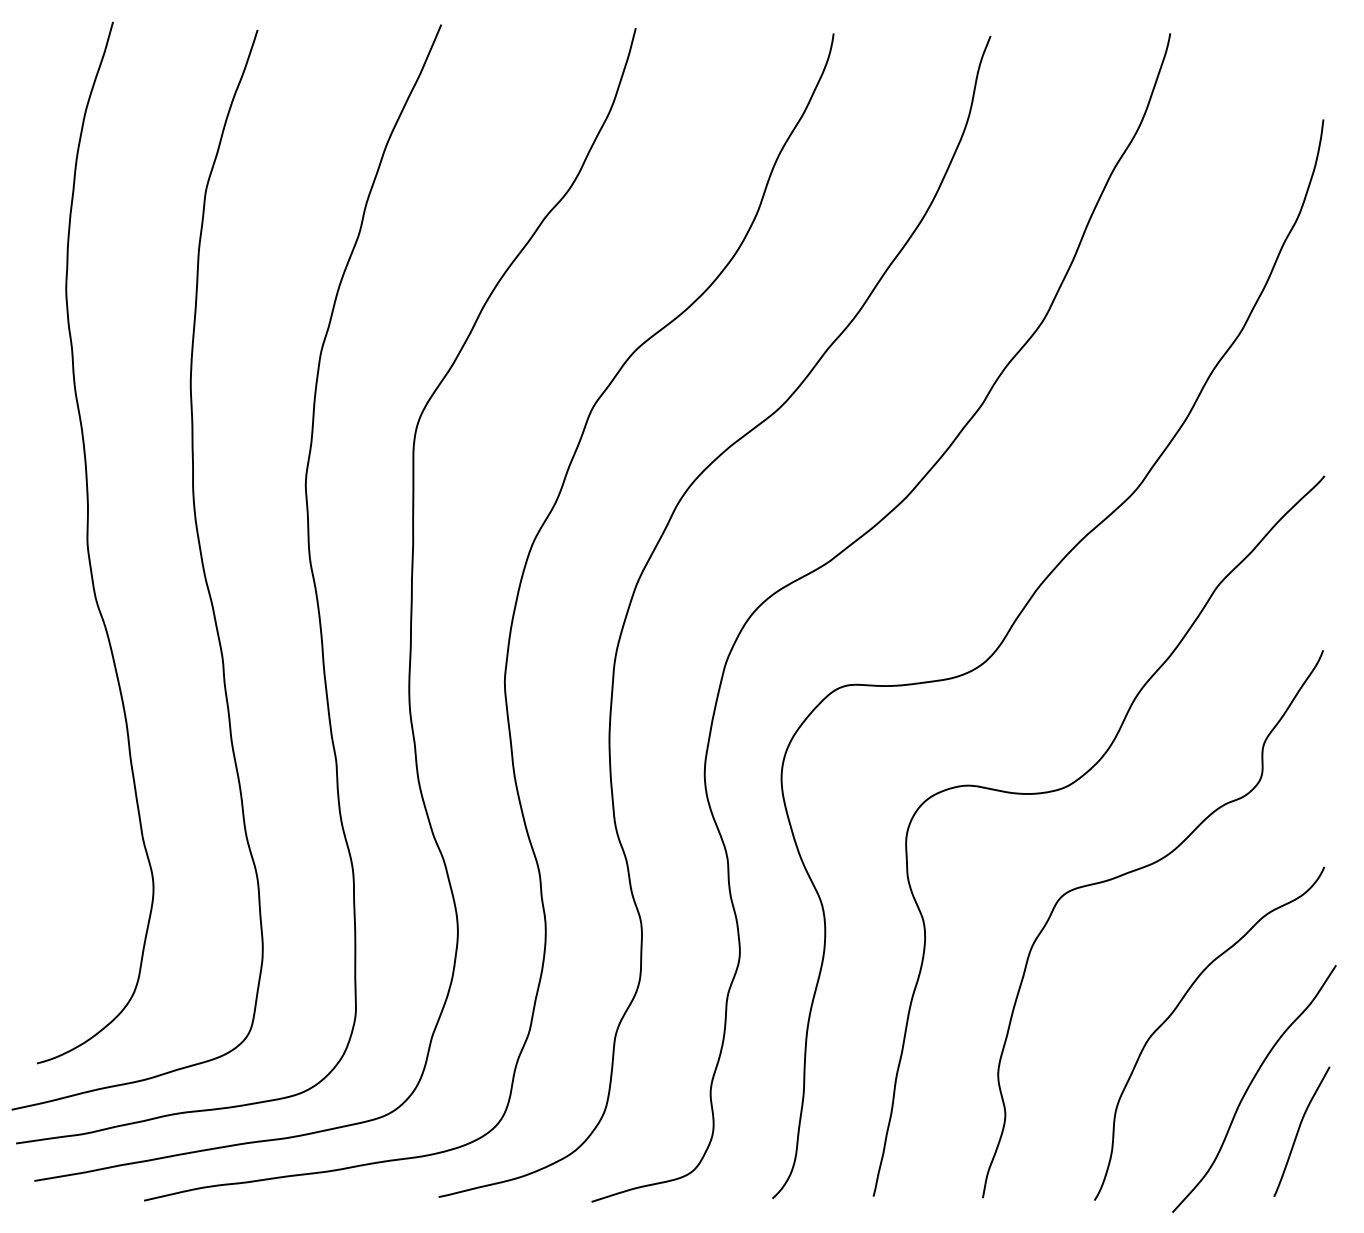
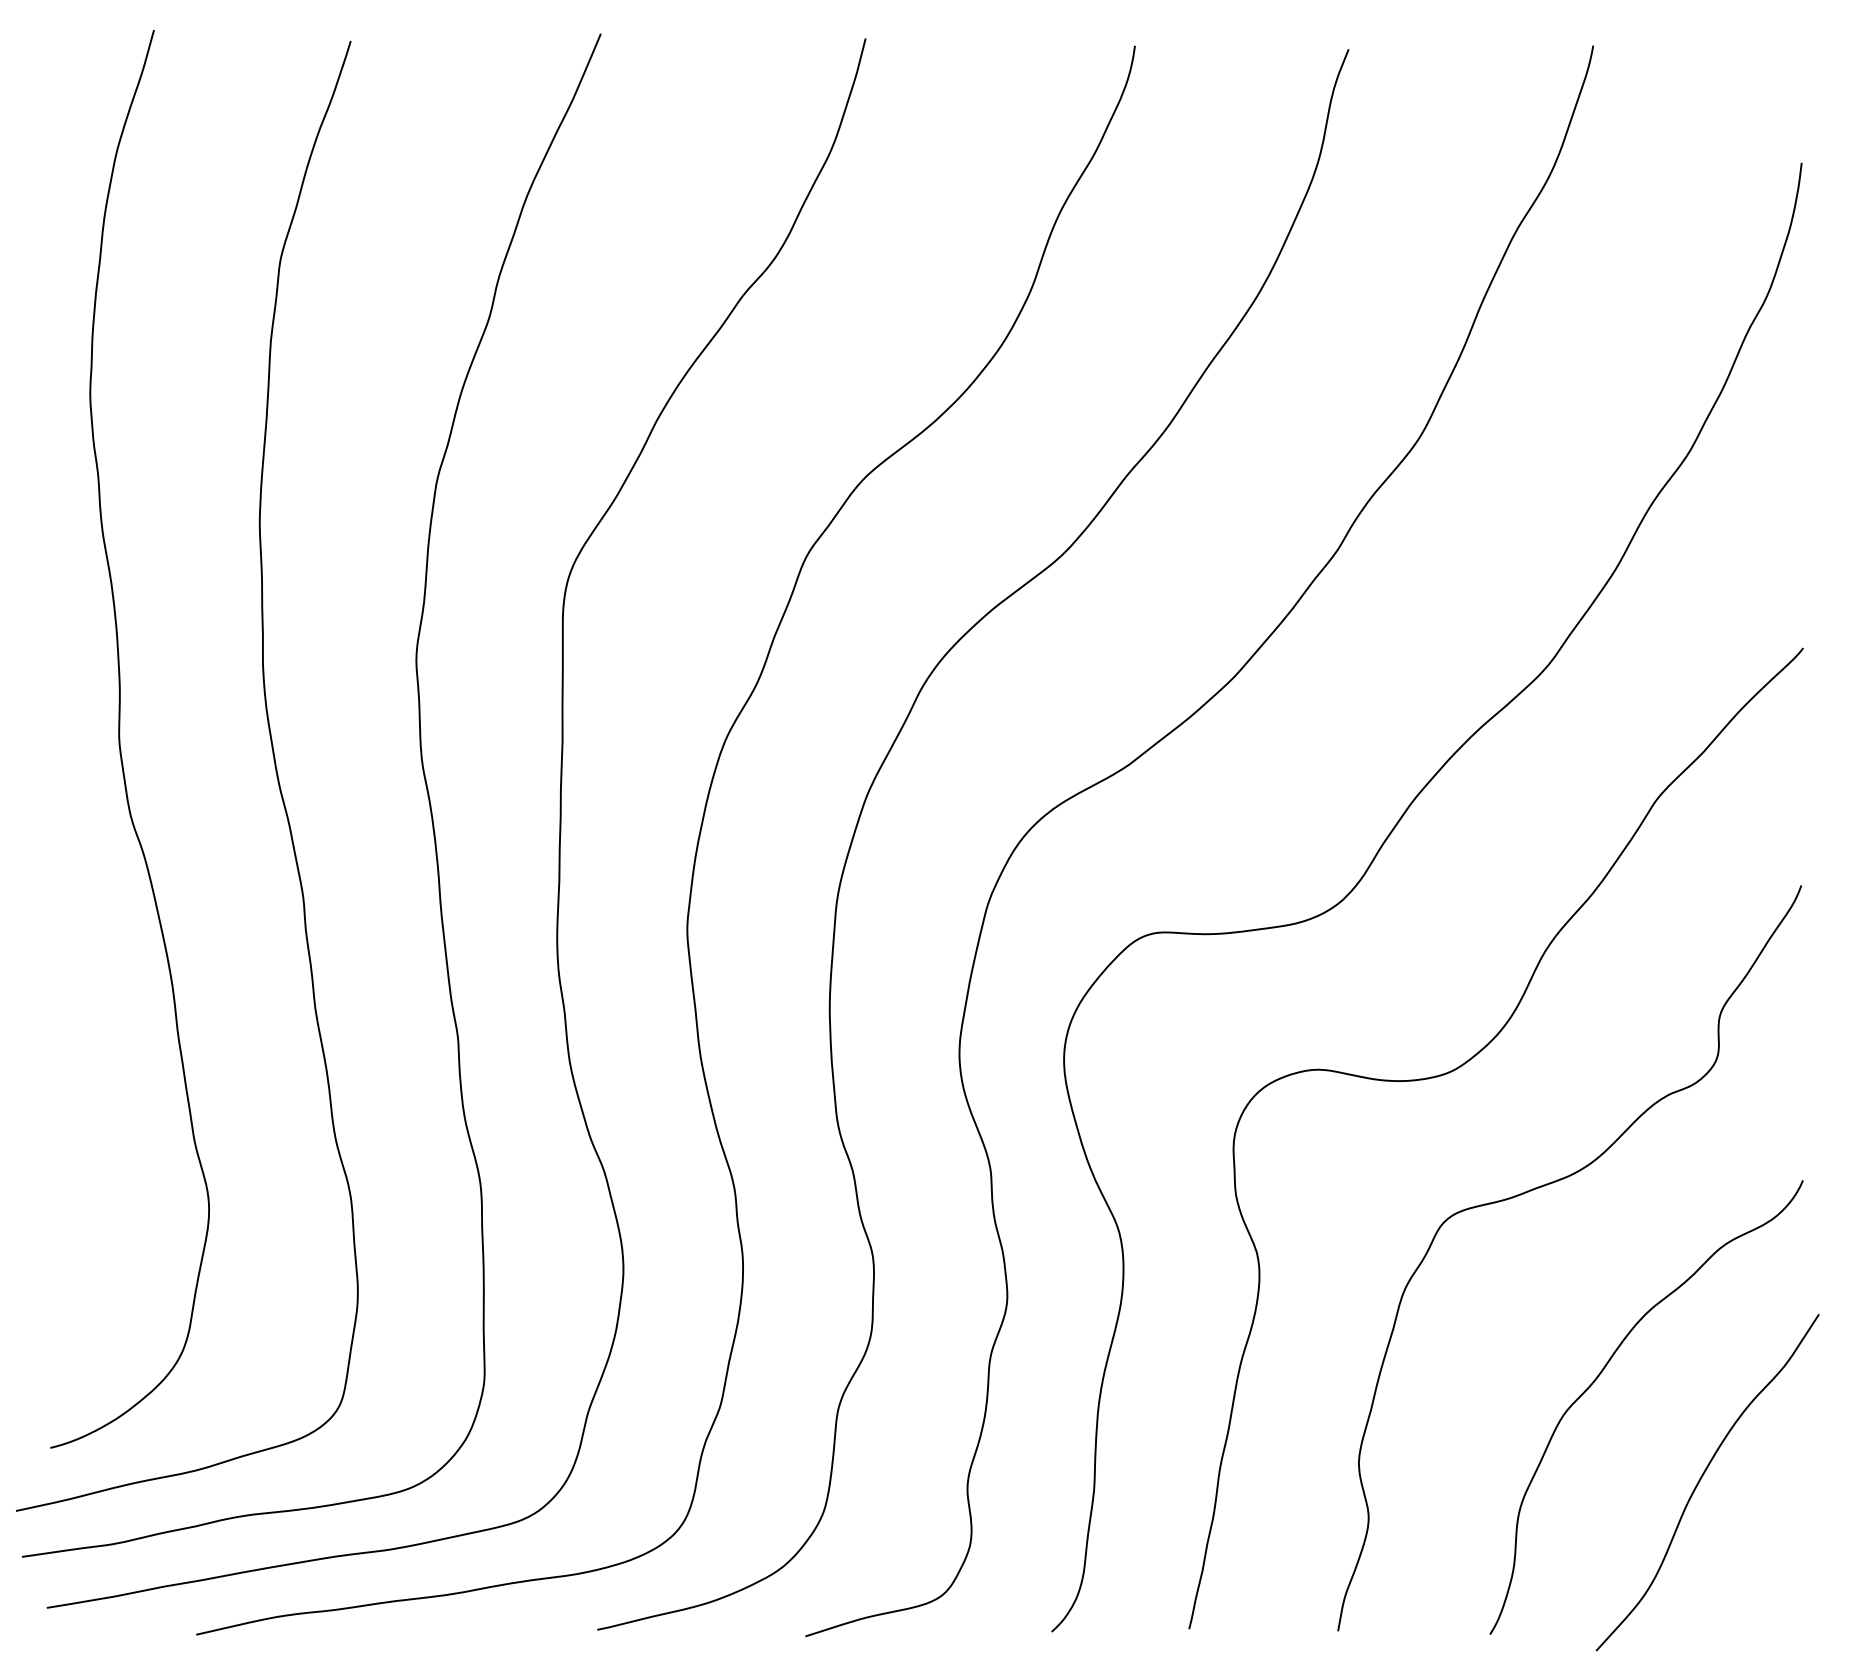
curve: (1299, 1130) -> (1768, 1539), removed

